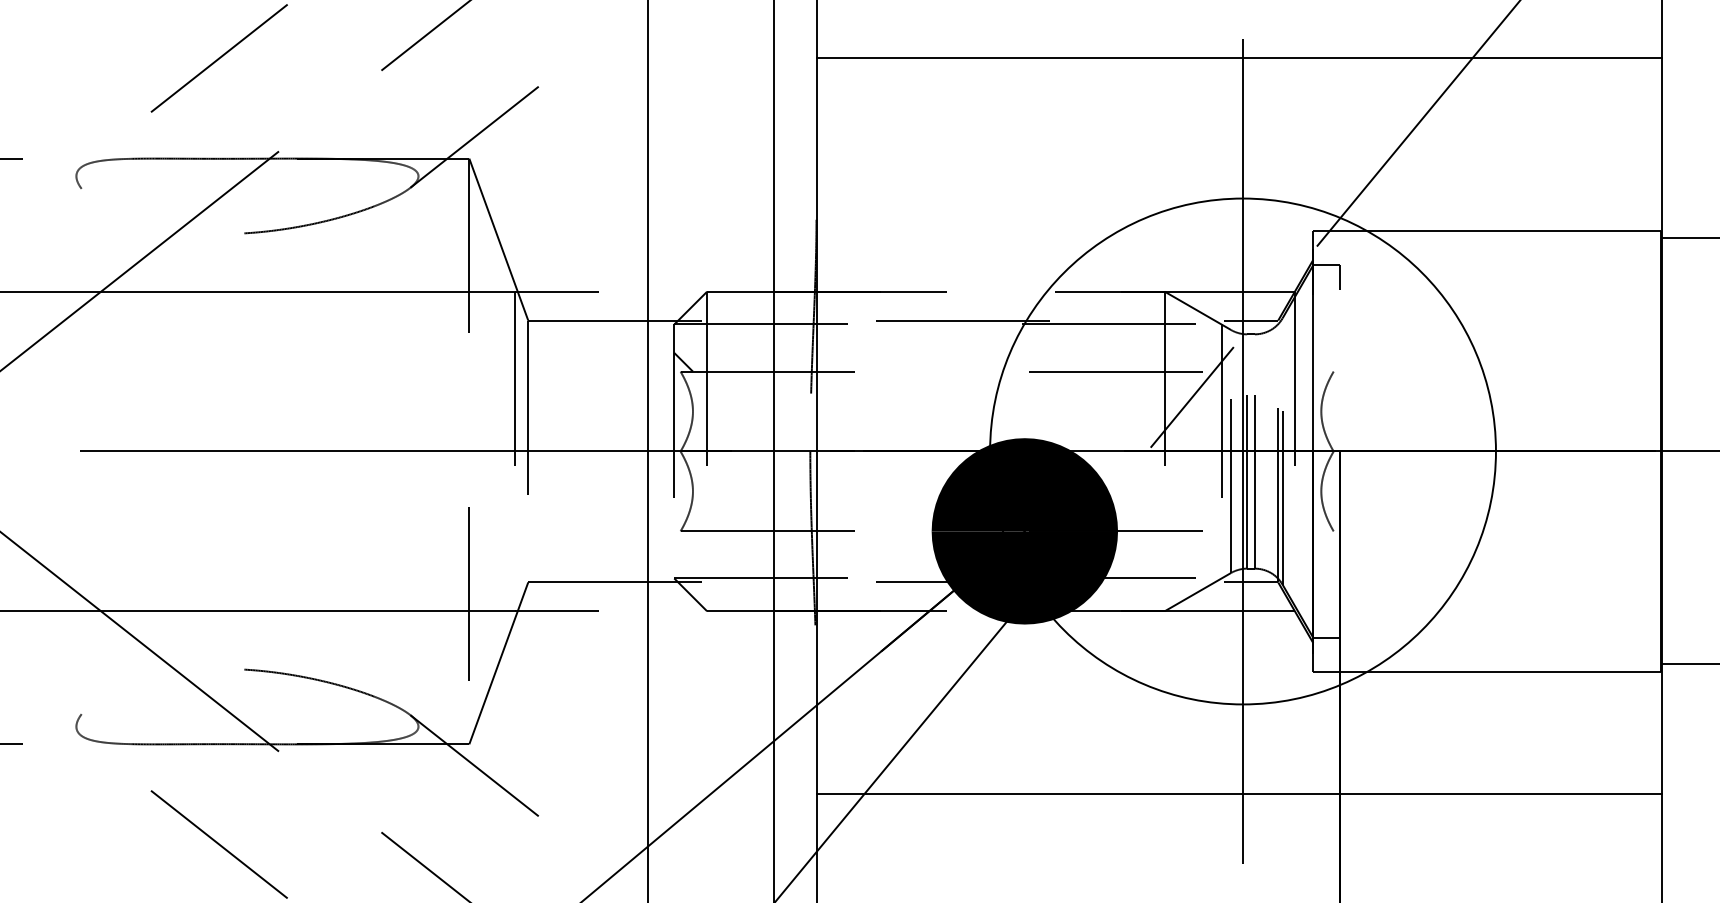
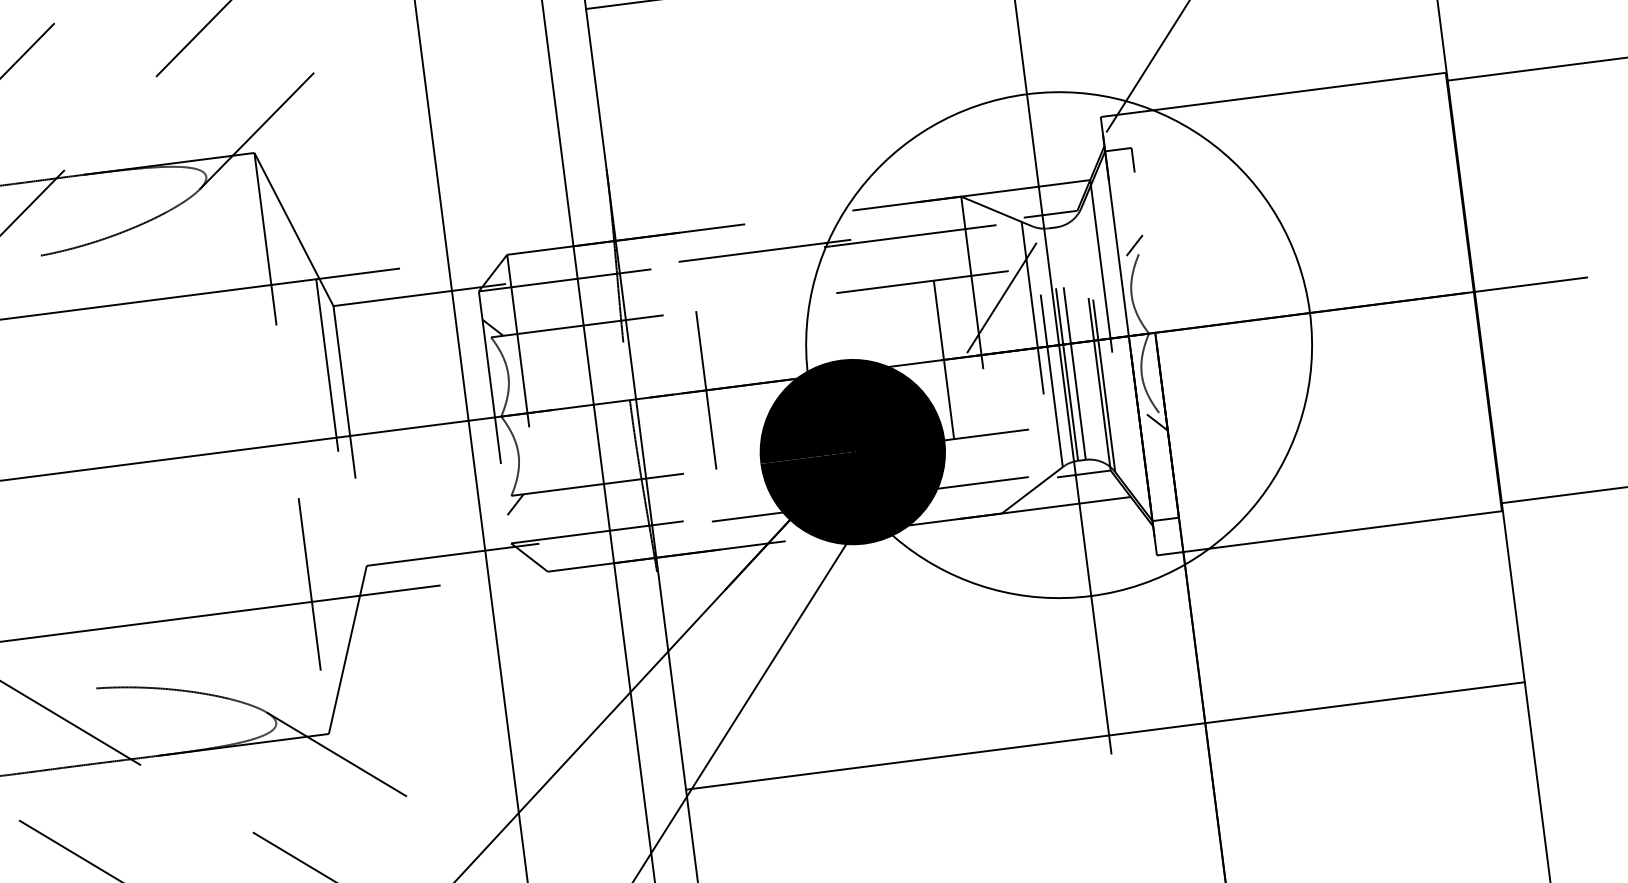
line: (1330, 361) -> (1134, 244), added
line: (887, 451) -> (706, 390), added
line: (1126, 451) -> (943, 359), added
line: (683, 540) -> (515, 504), added
line: (1330, 540) -> (1157, 422), added
line: (1239, 794) -> (1105, 736), moved

